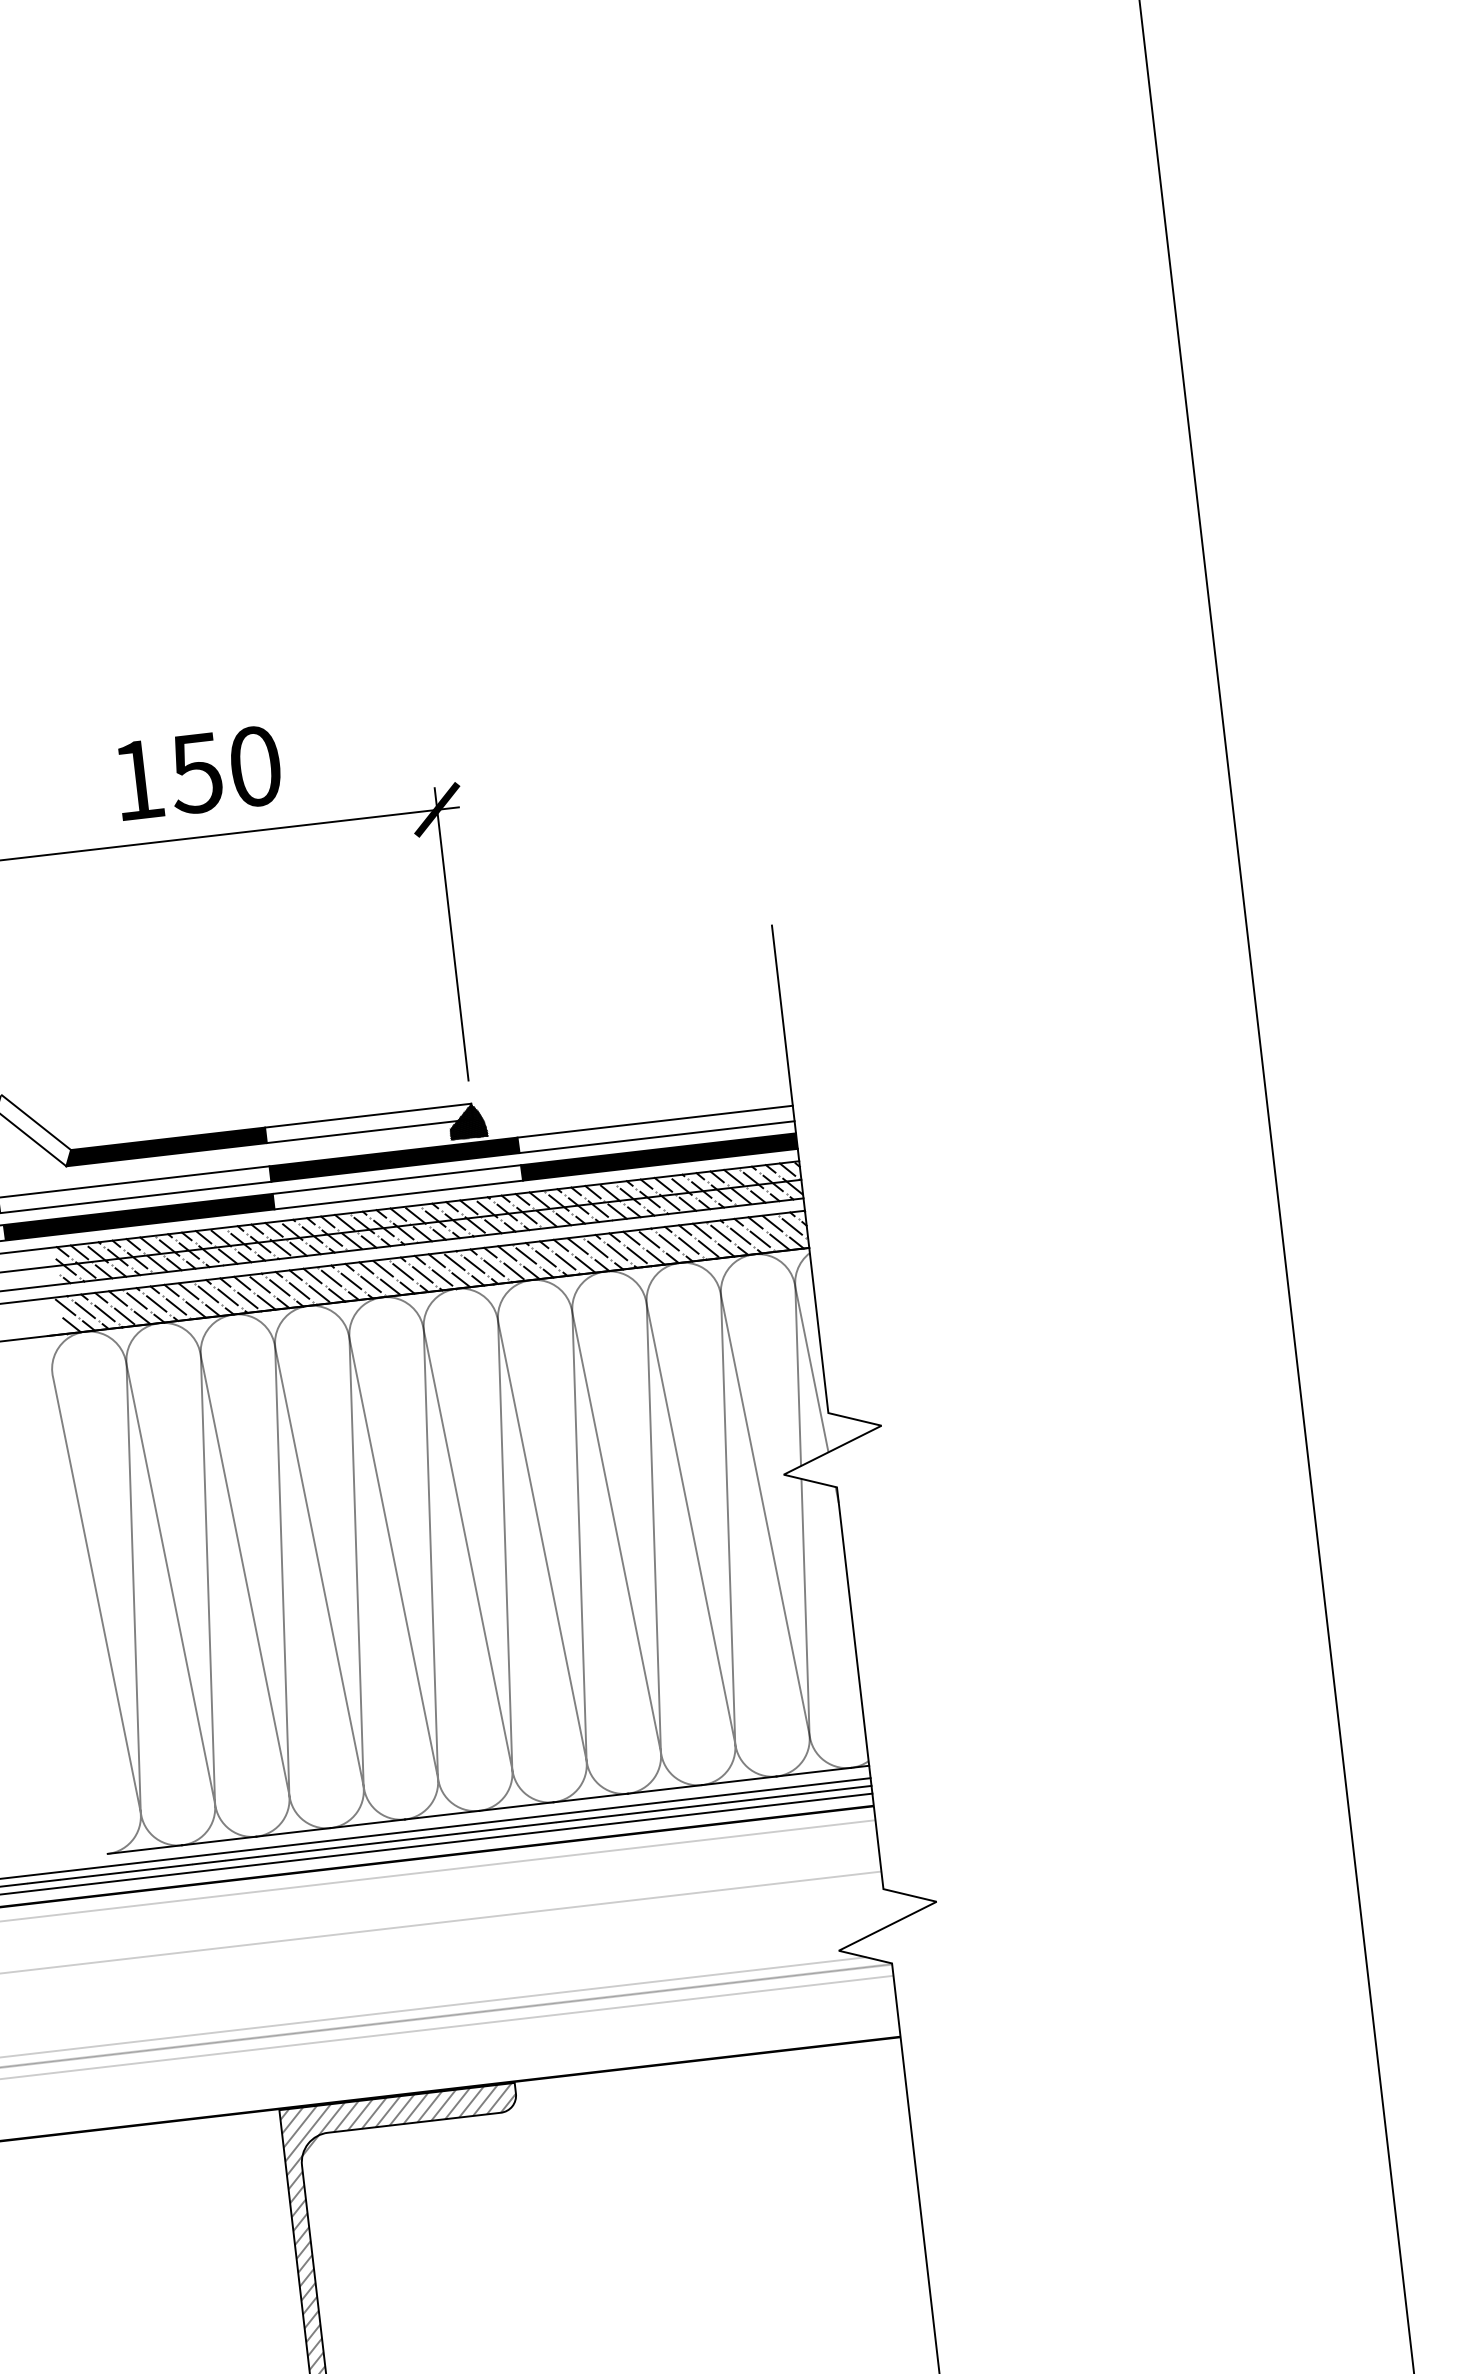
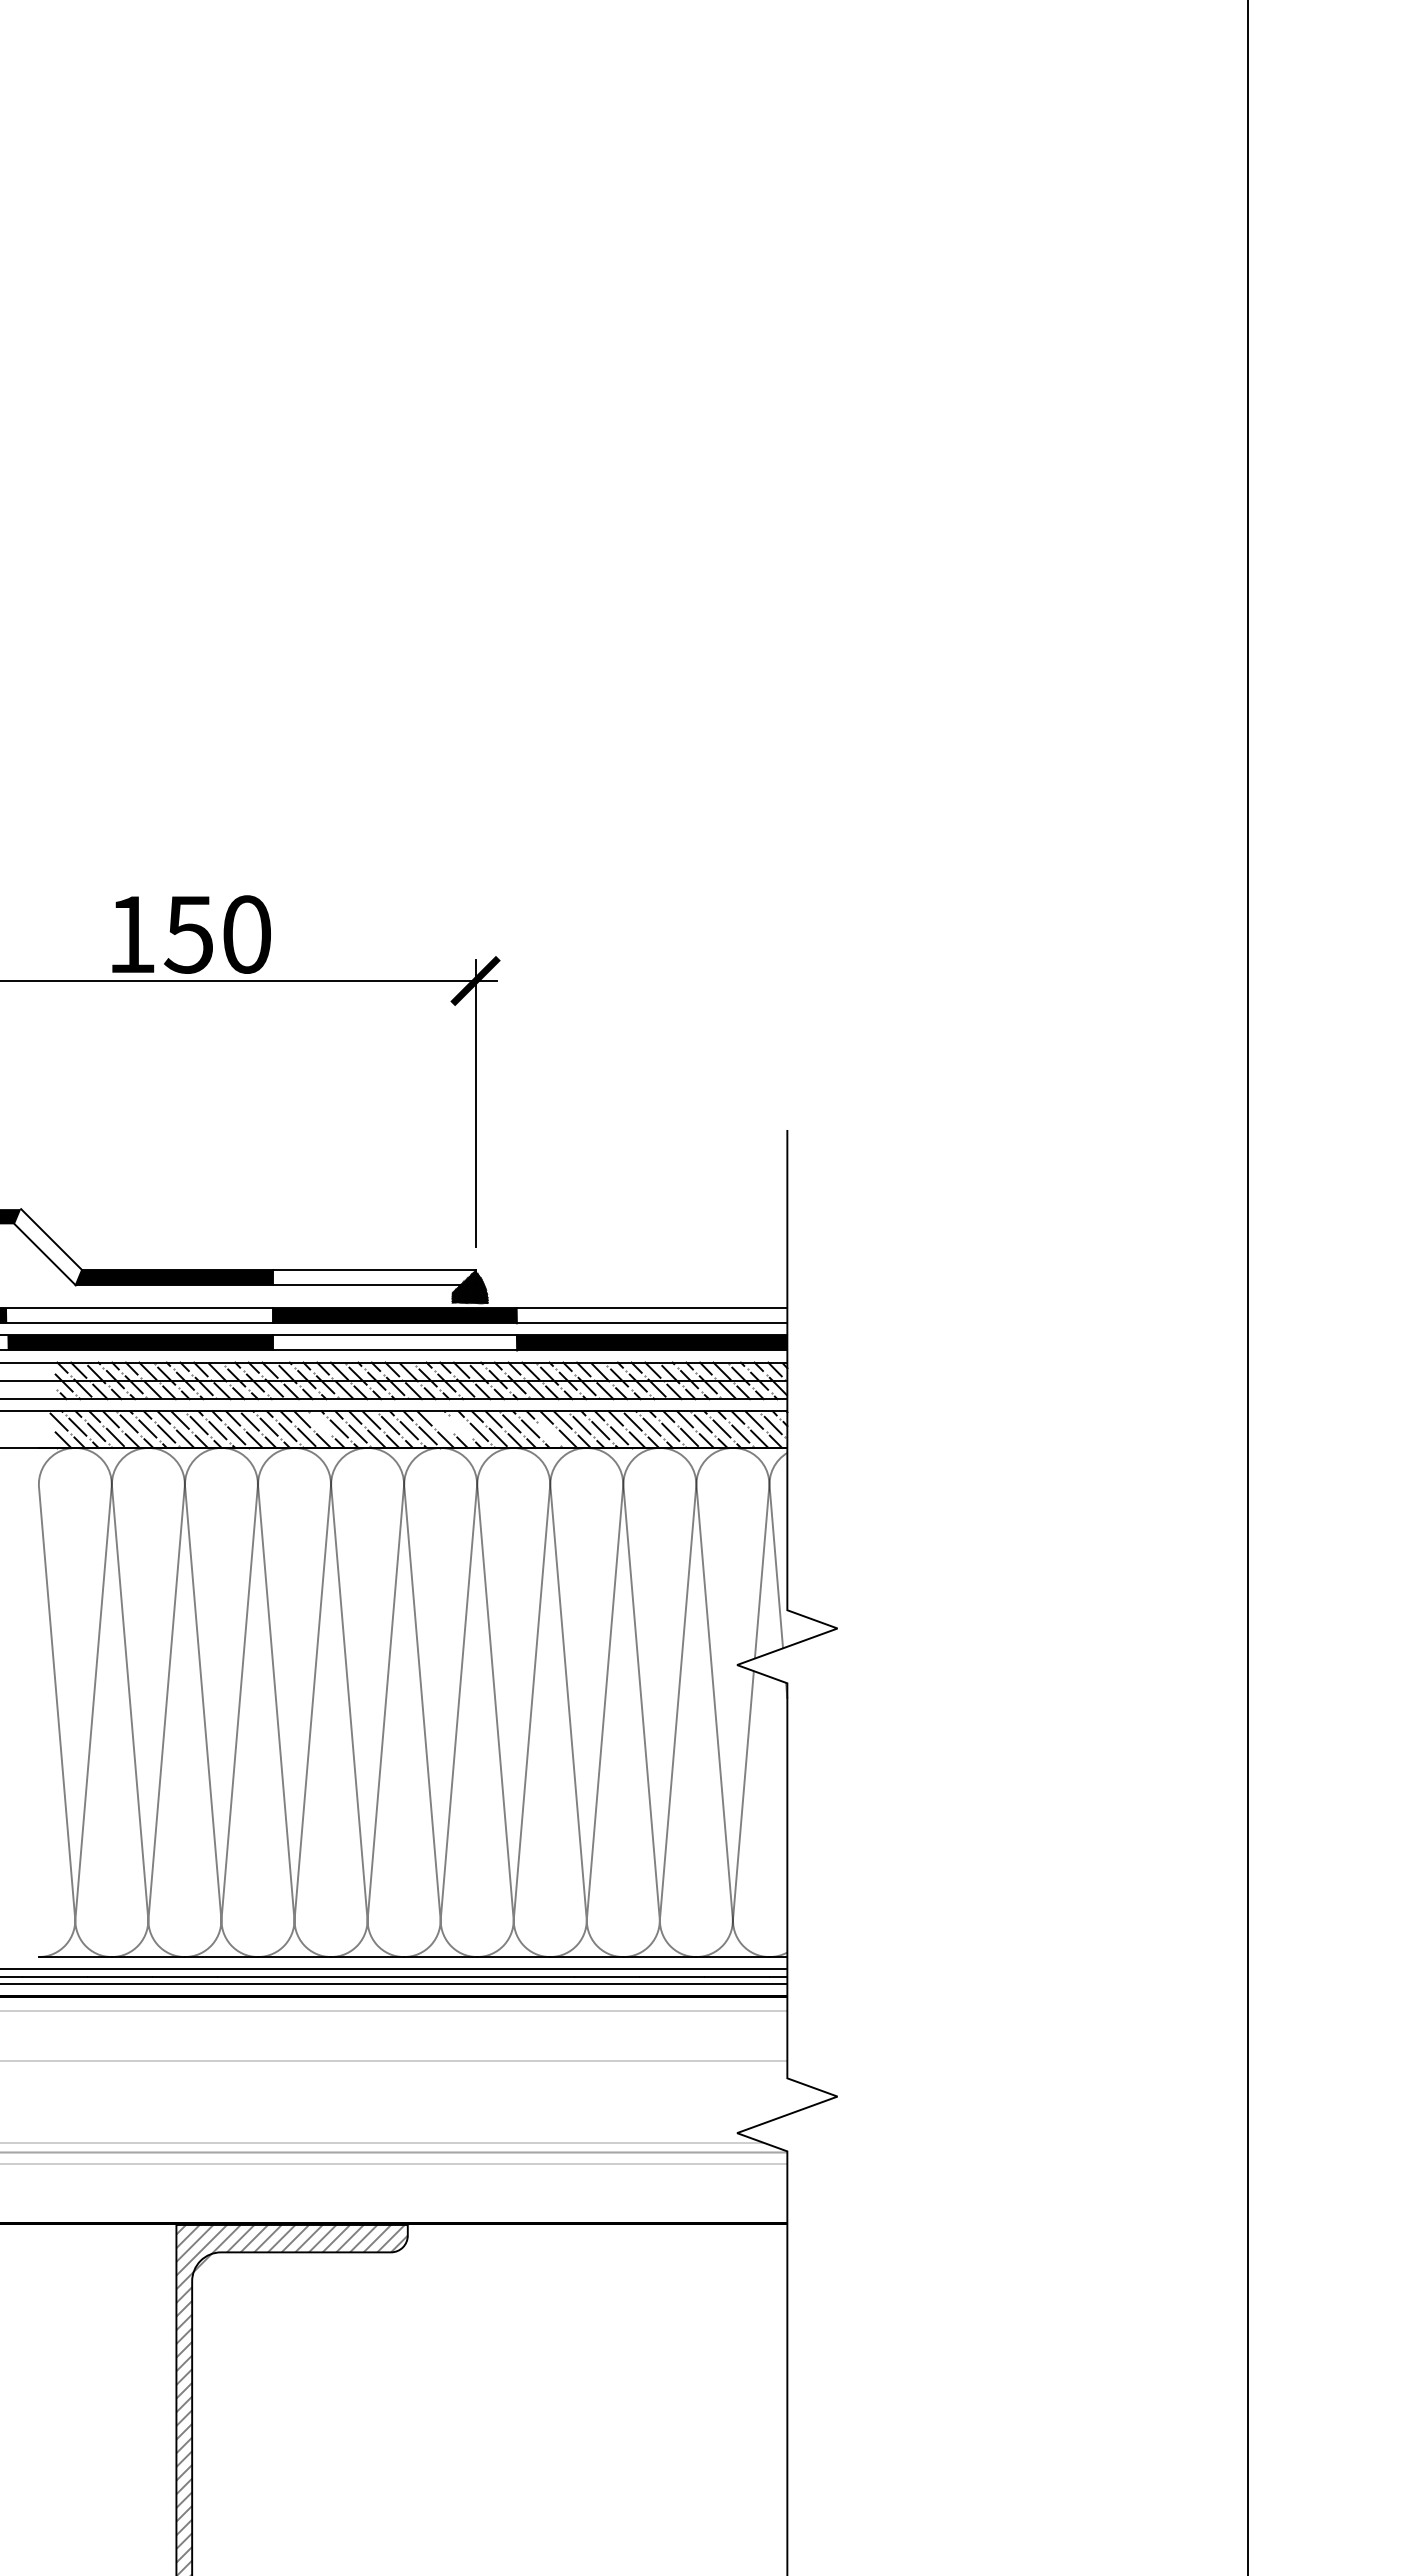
text: (198, 772) -> (191, 934), moved
line: (454, 1261) -> (441, 1421), removed
line: (565, 1261) -> (549, 1433), removed
line: (474, 1264) -> (460, 1426), removed
line: (330, 1278) -> (319, 1423), removed

